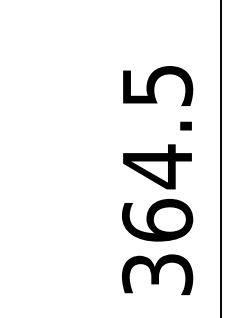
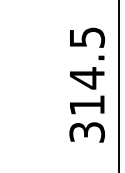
text: (158, 218) -> (87, 104), 364.5 -> 314.5

